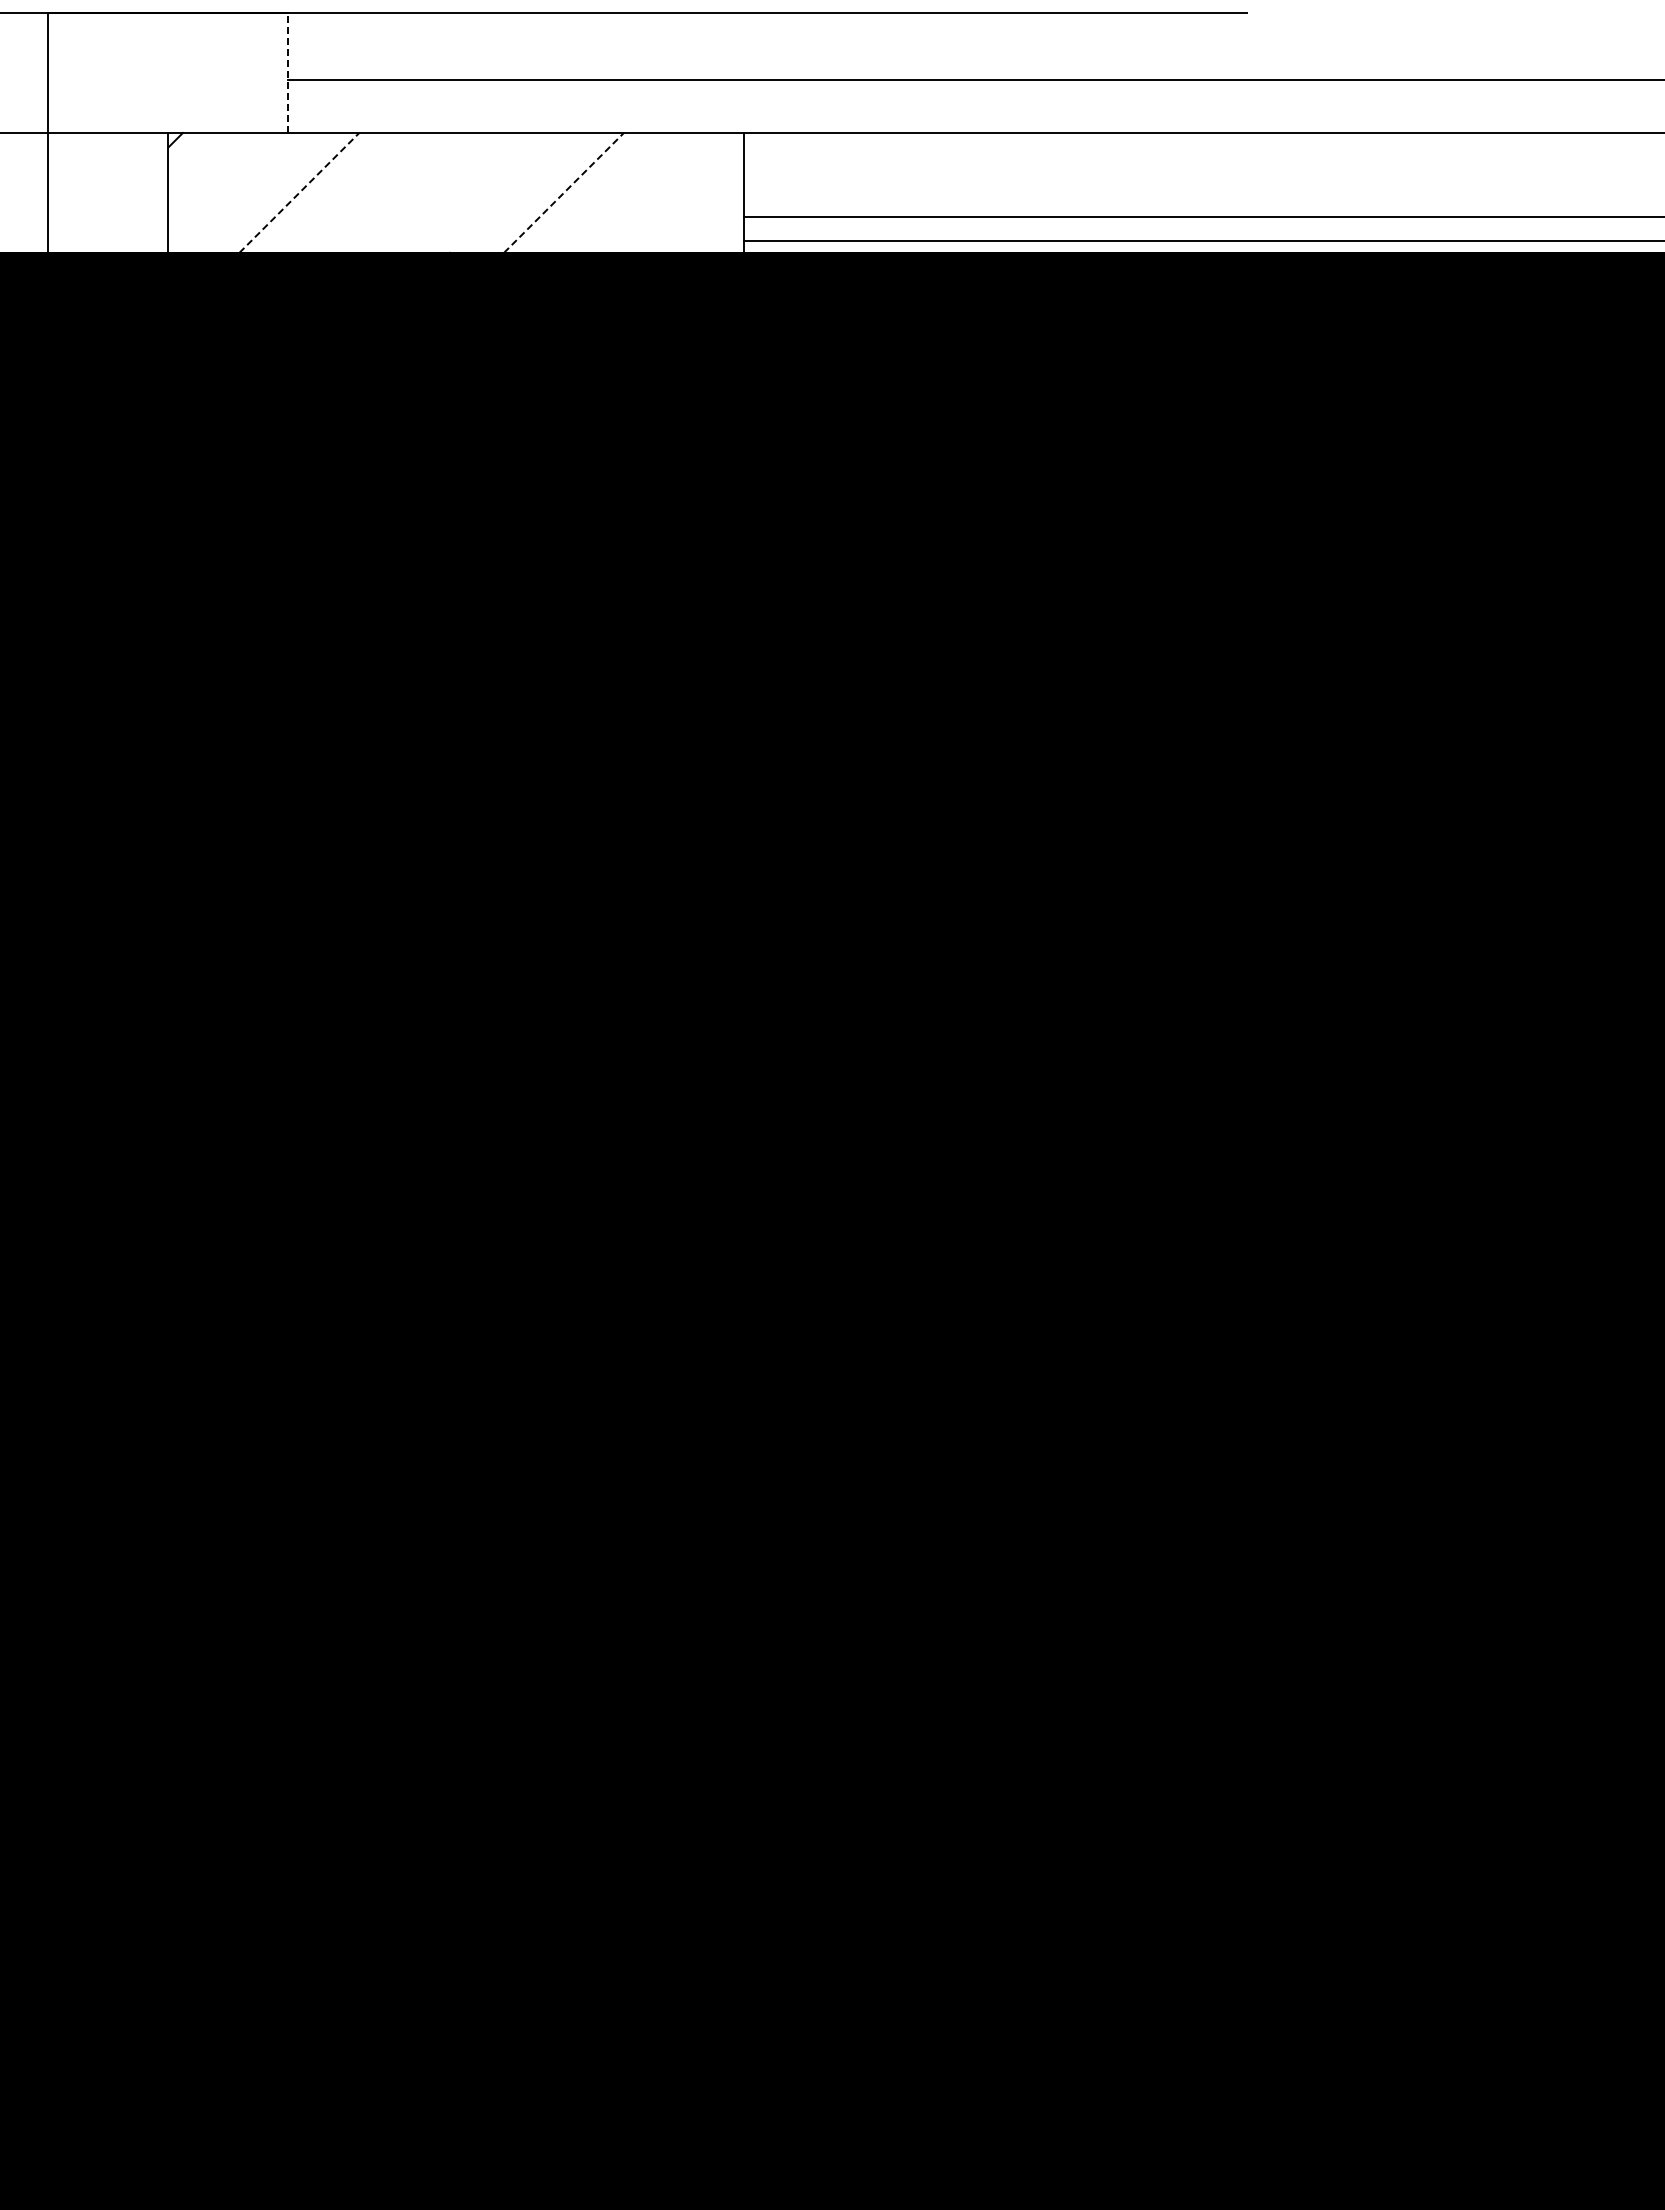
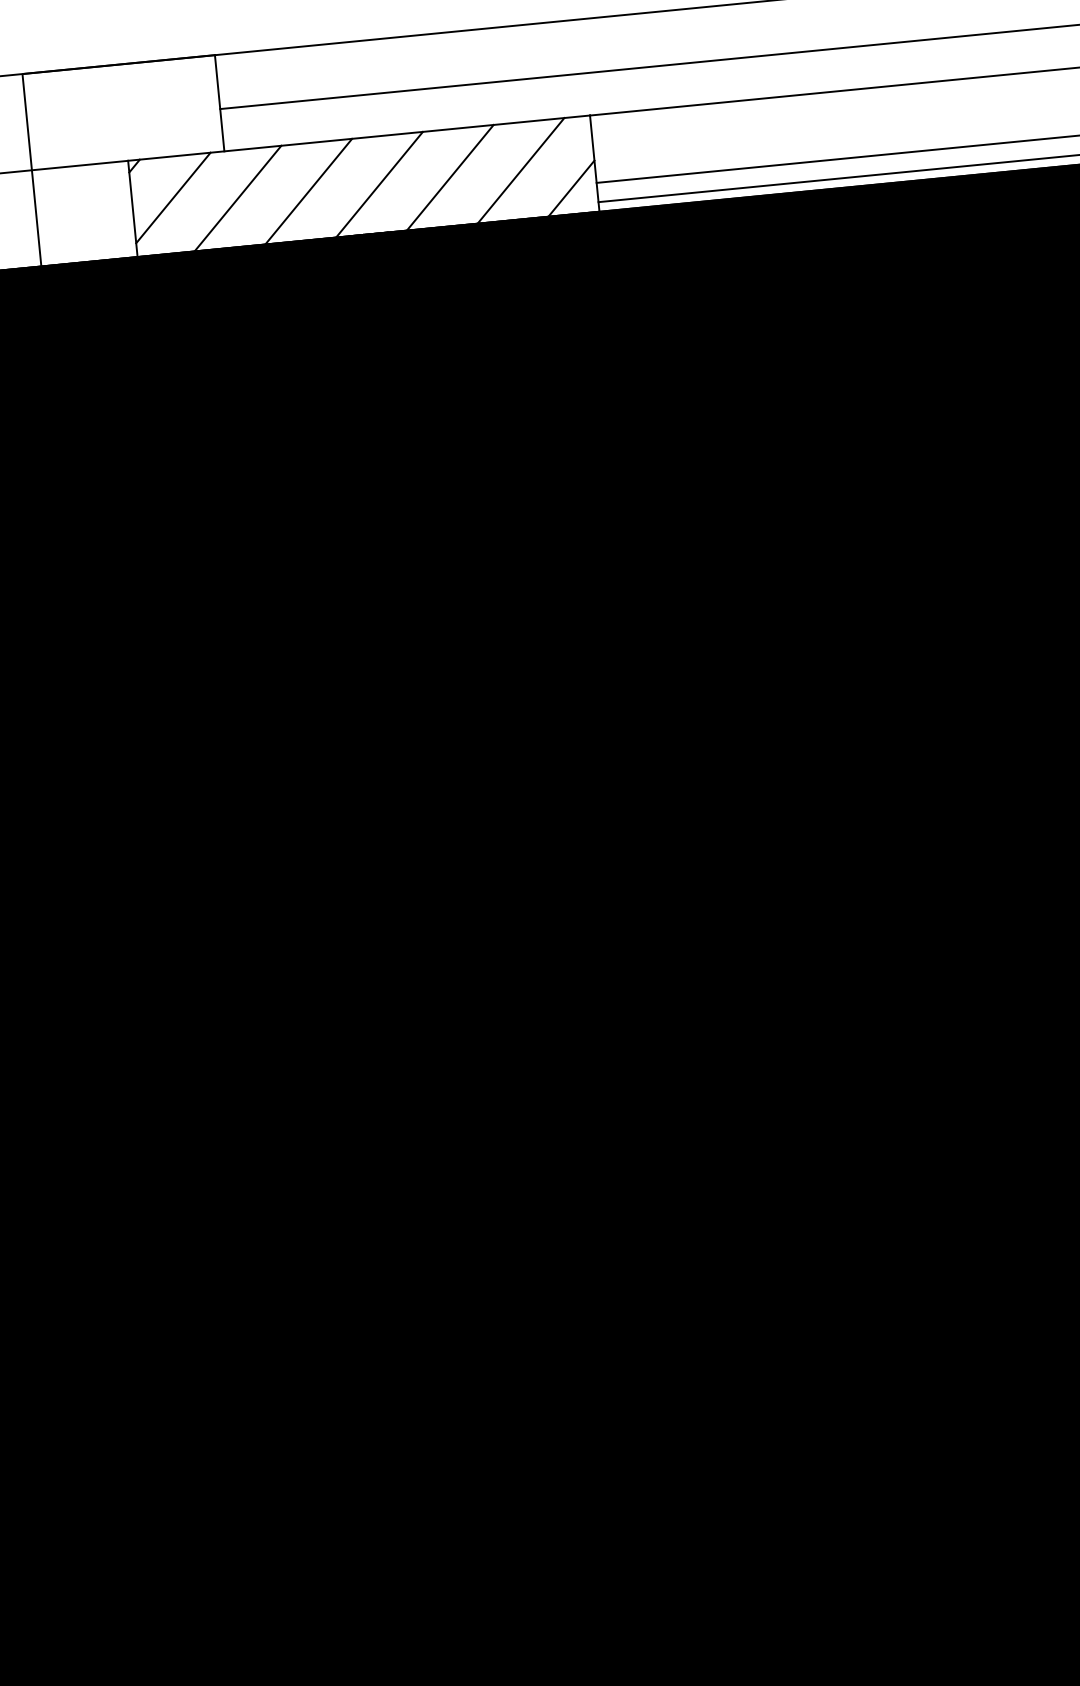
line: (288, 73) -> (219, 103), dashed -> solid
line: (219, 183) -> (173, 197), added
line: (299, 192) -> (238, 198), dashed -> solid
line: (387, 192) -> (308, 191), added
line: (475, 192) -> (379, 184), added
line: (563, 192) -> (449, 177), dashed -> solid
line: (652, 192) -> (521, 170), added
line: (712, 220) -> (571, 188), added

